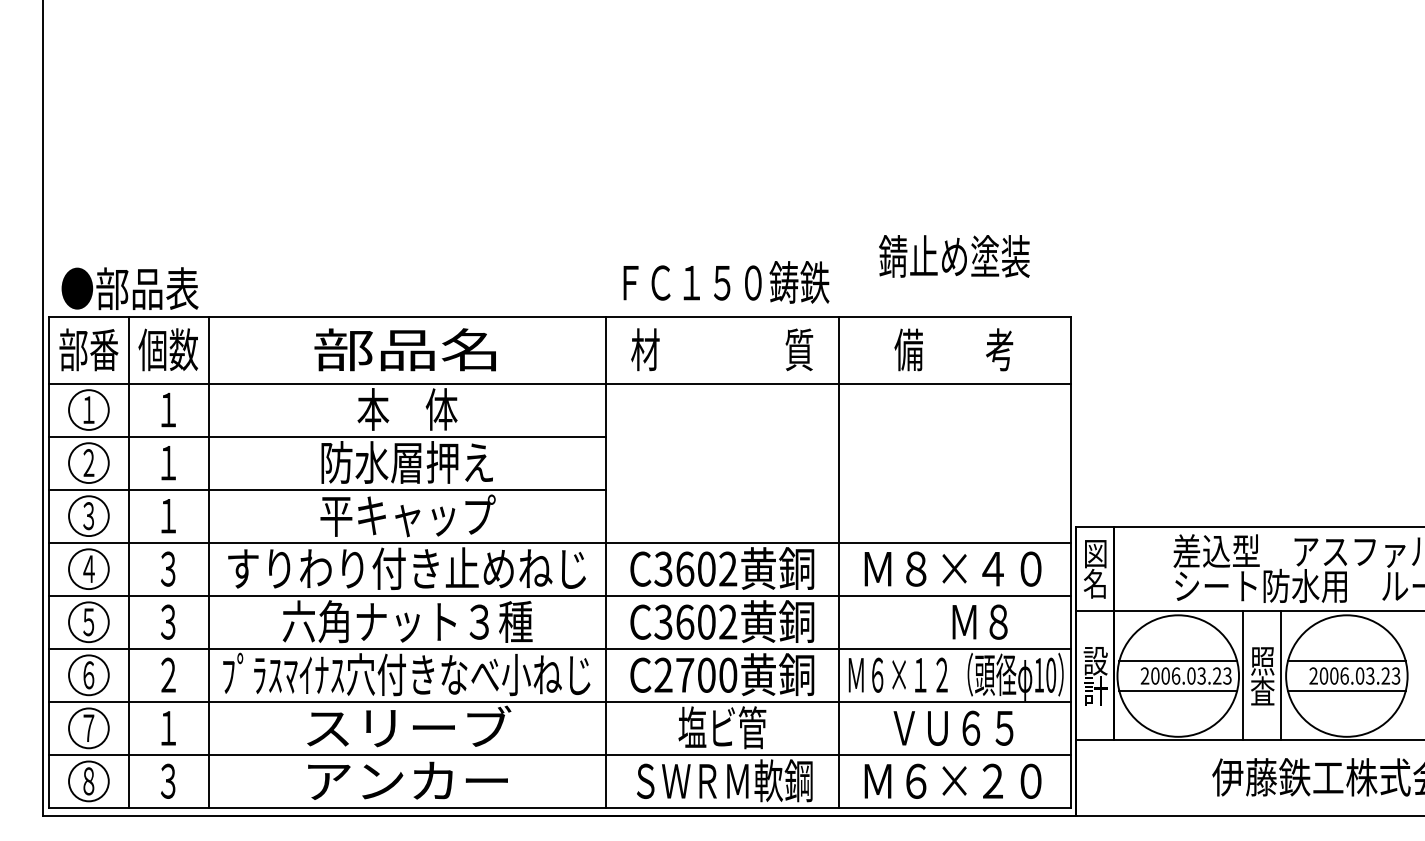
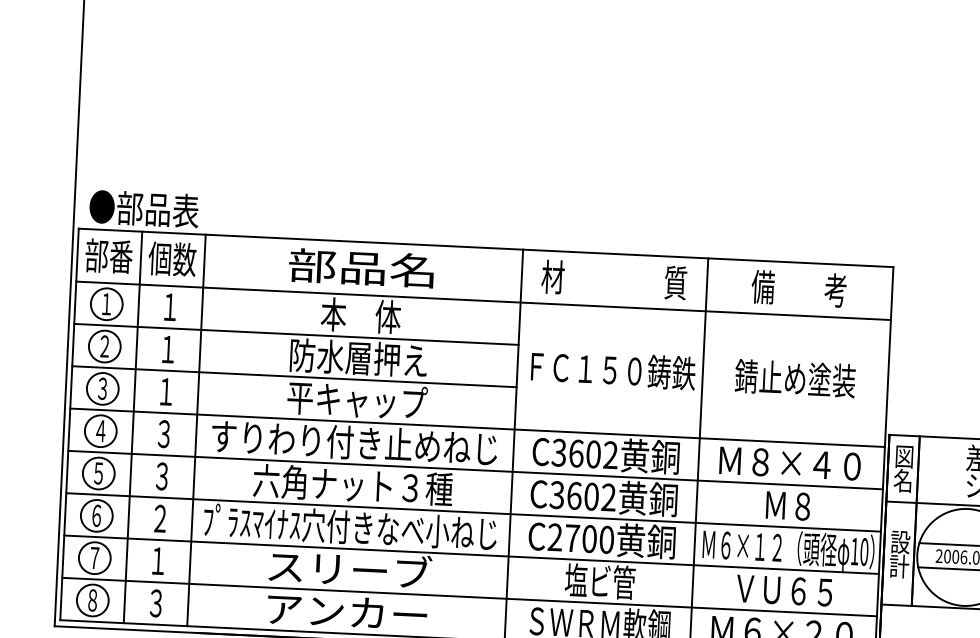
text: (954, 256) -> (795, 378), moved
text: (726, 282) -> (613, 370), moved
text: (979, 621) -> (787, 505), moved

